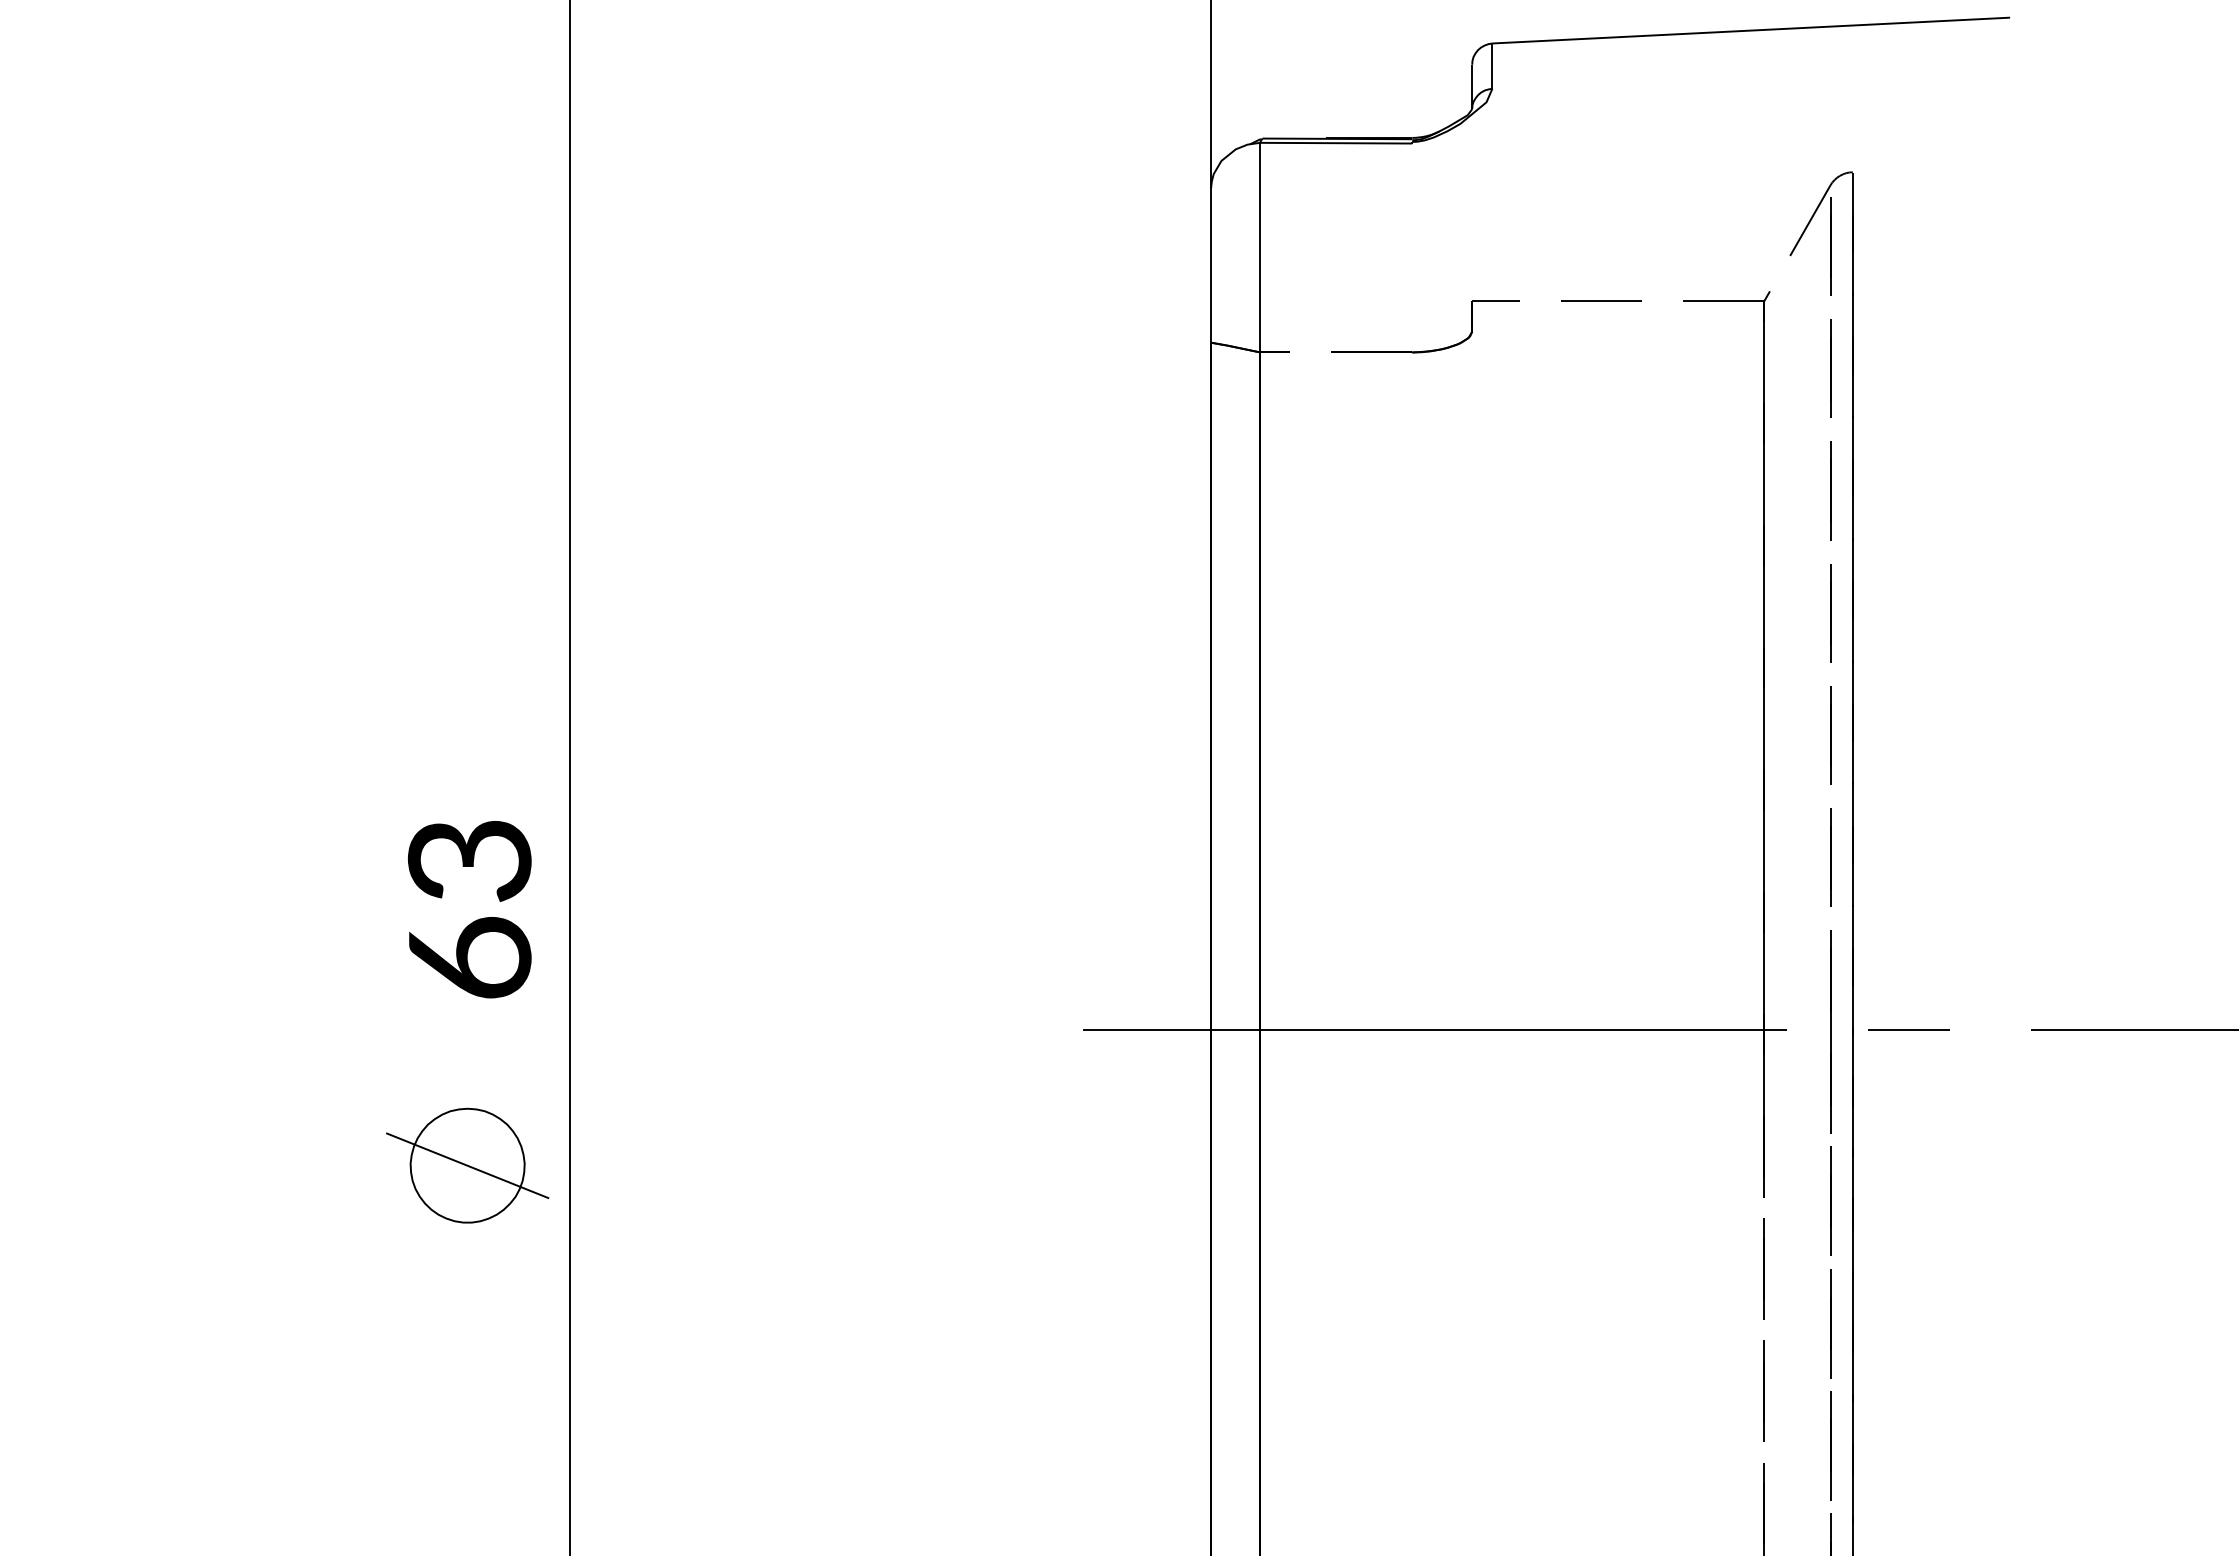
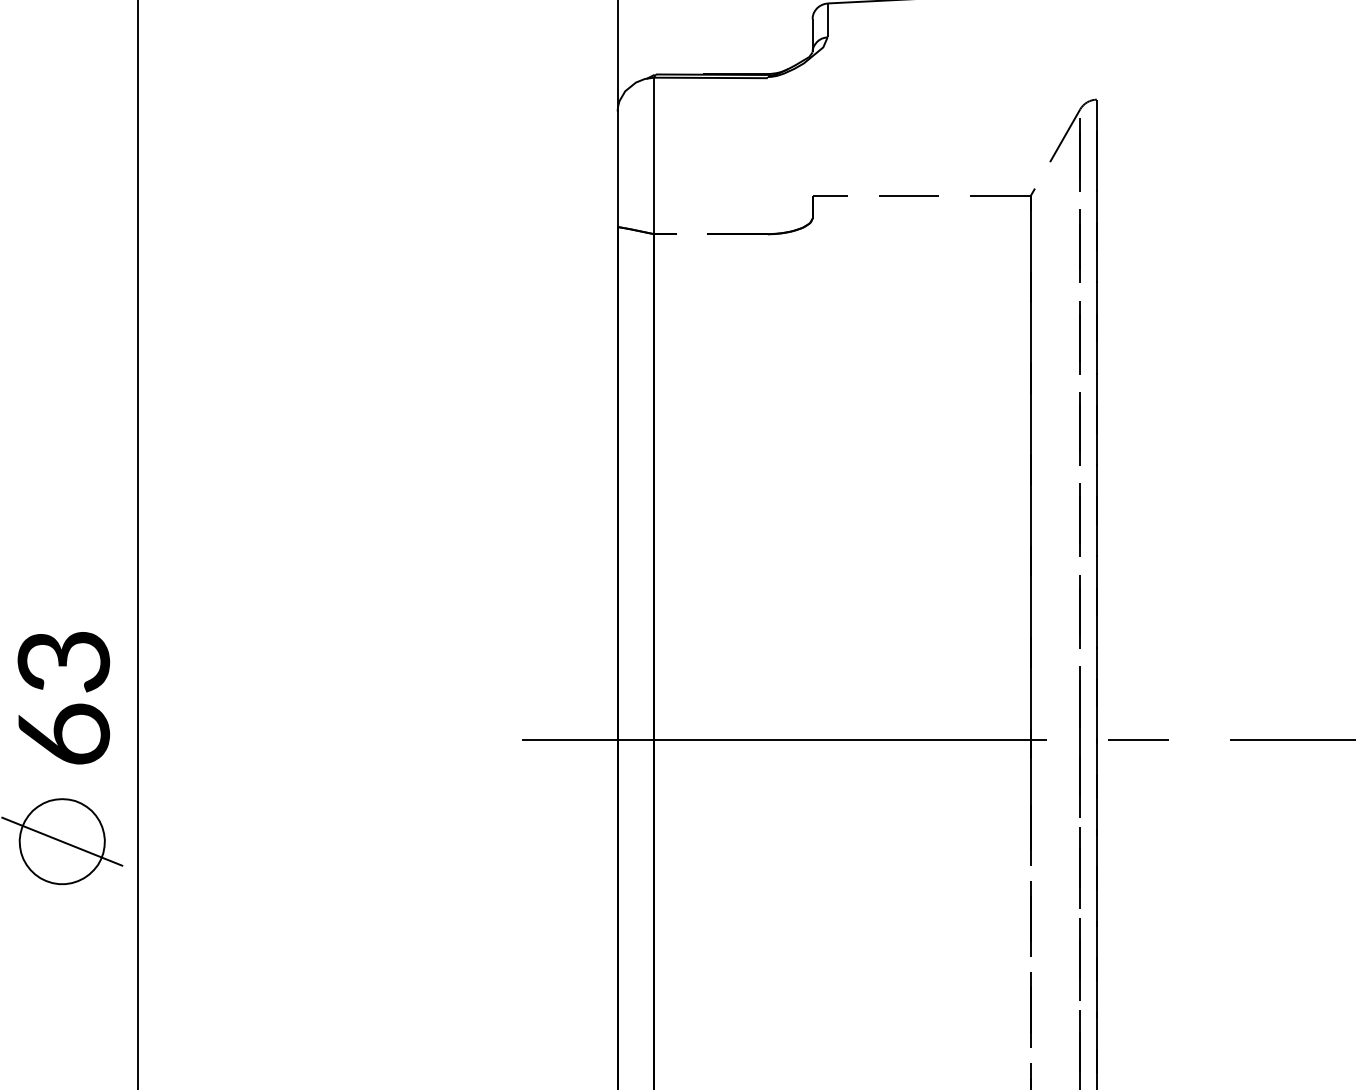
text: (469, 909) -> (63, 698), moved

